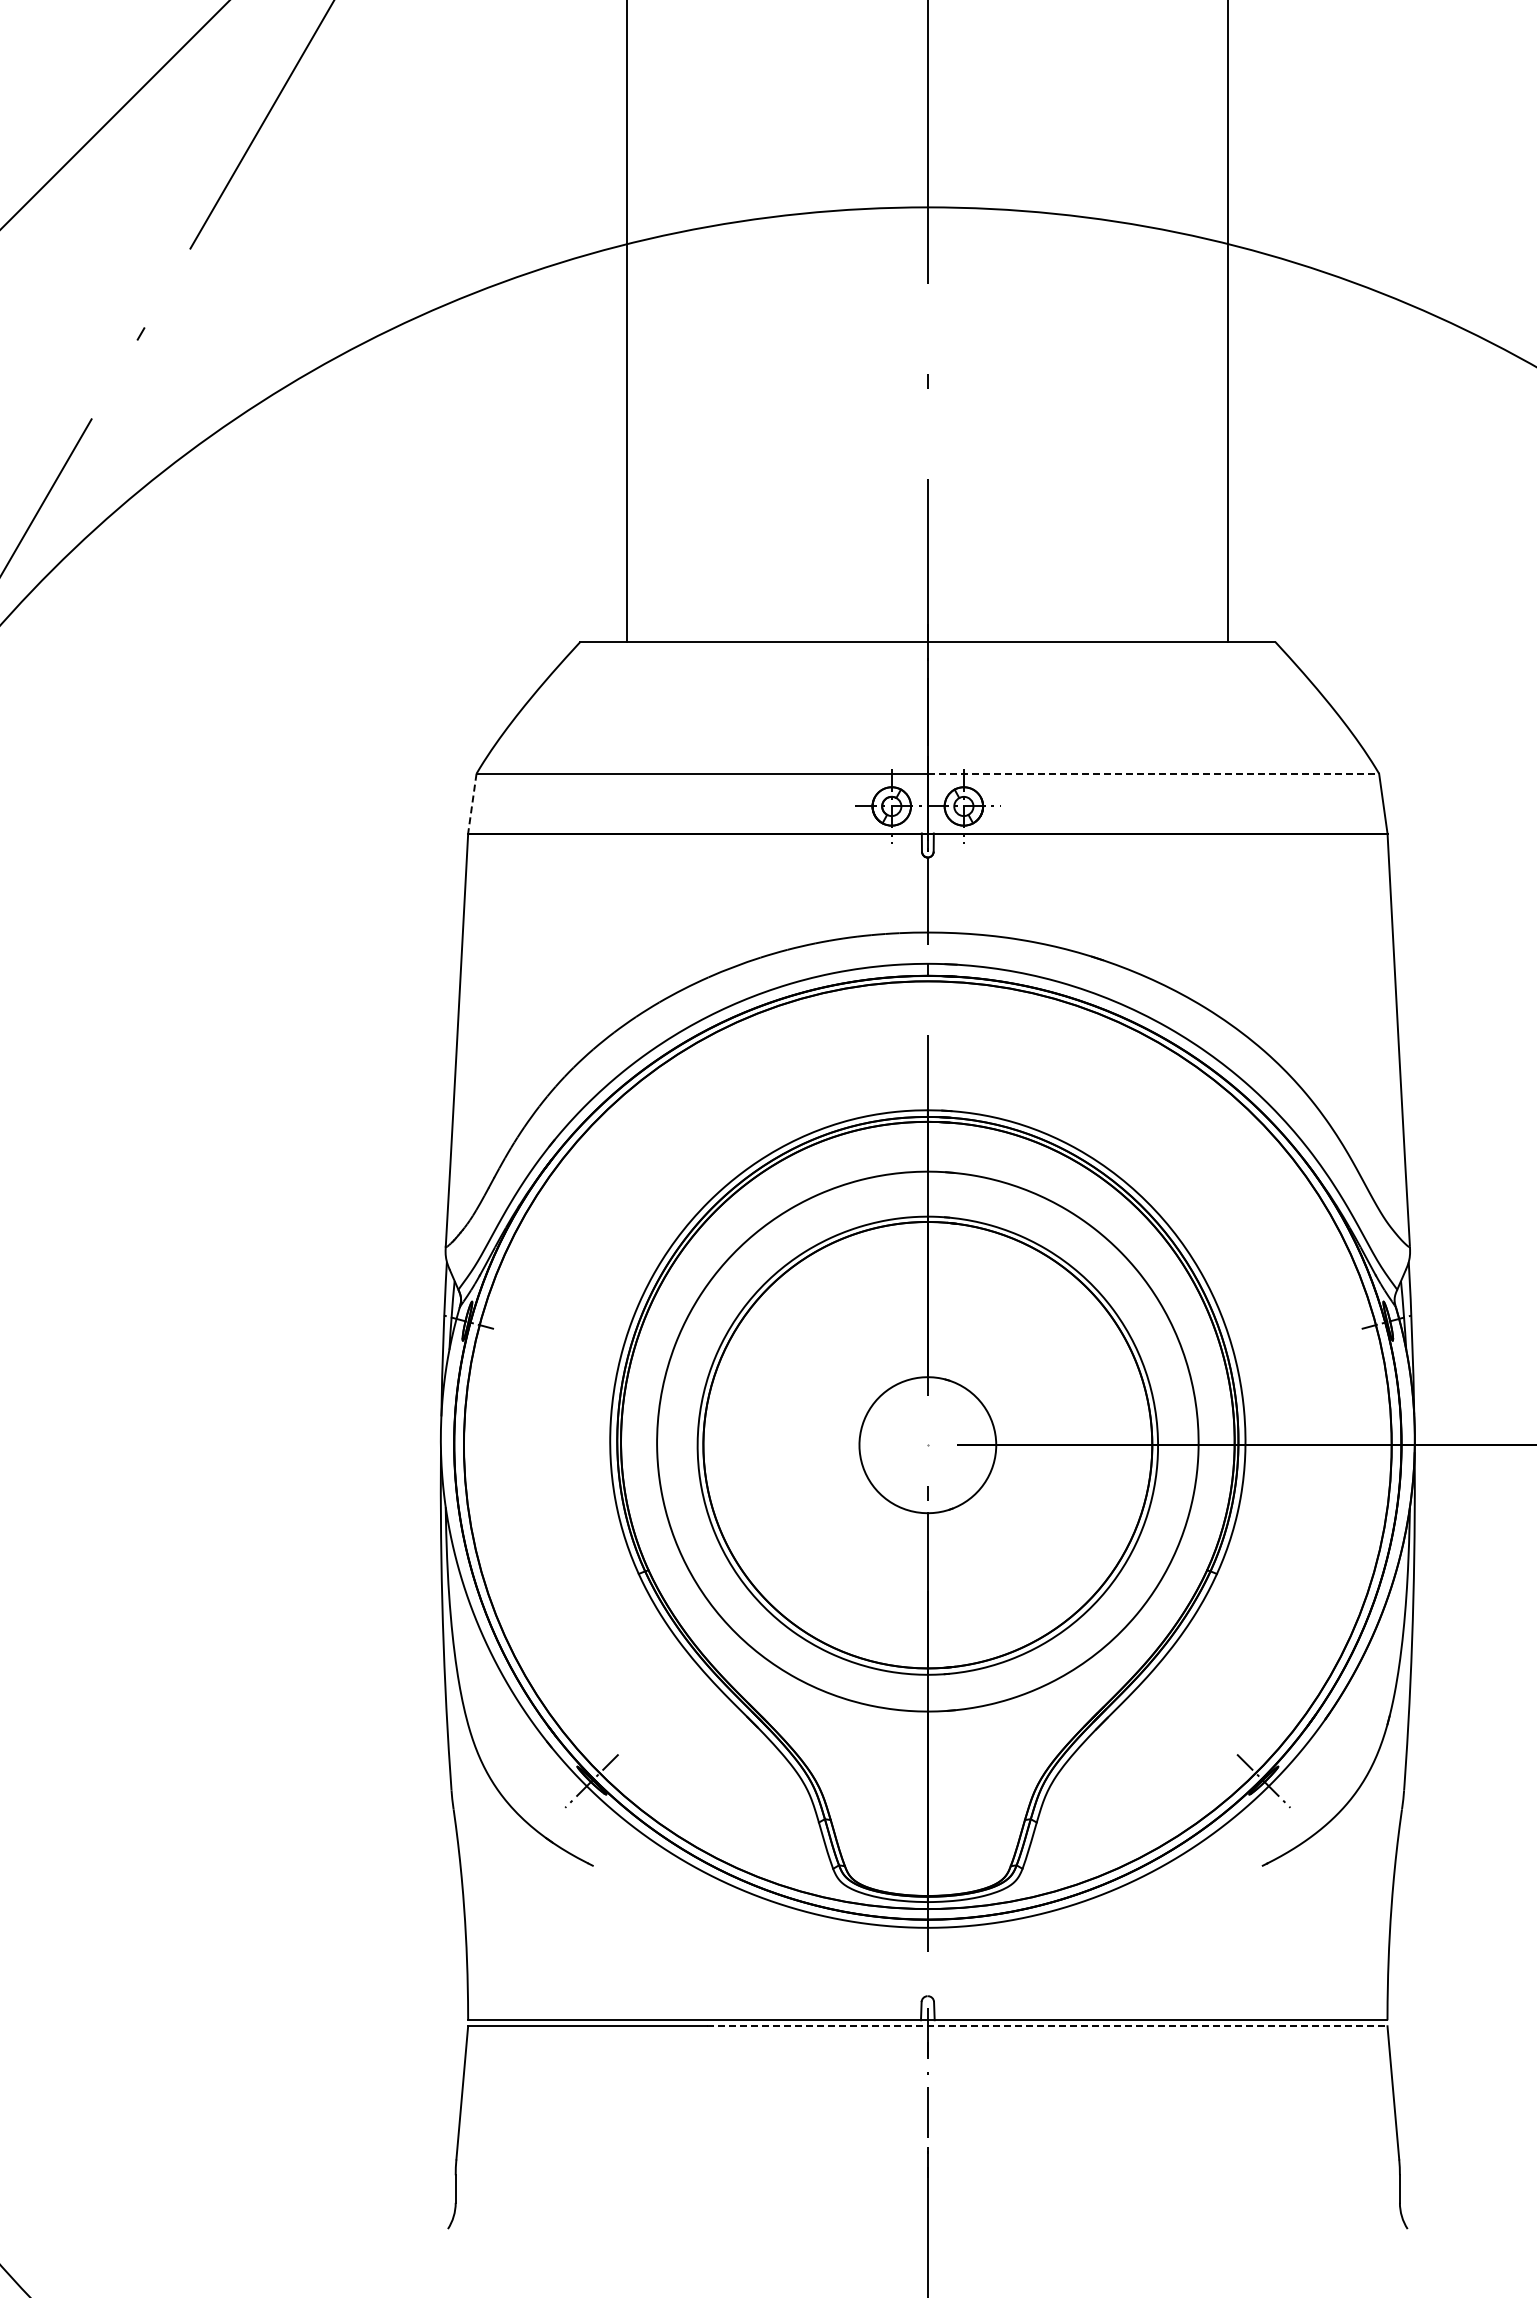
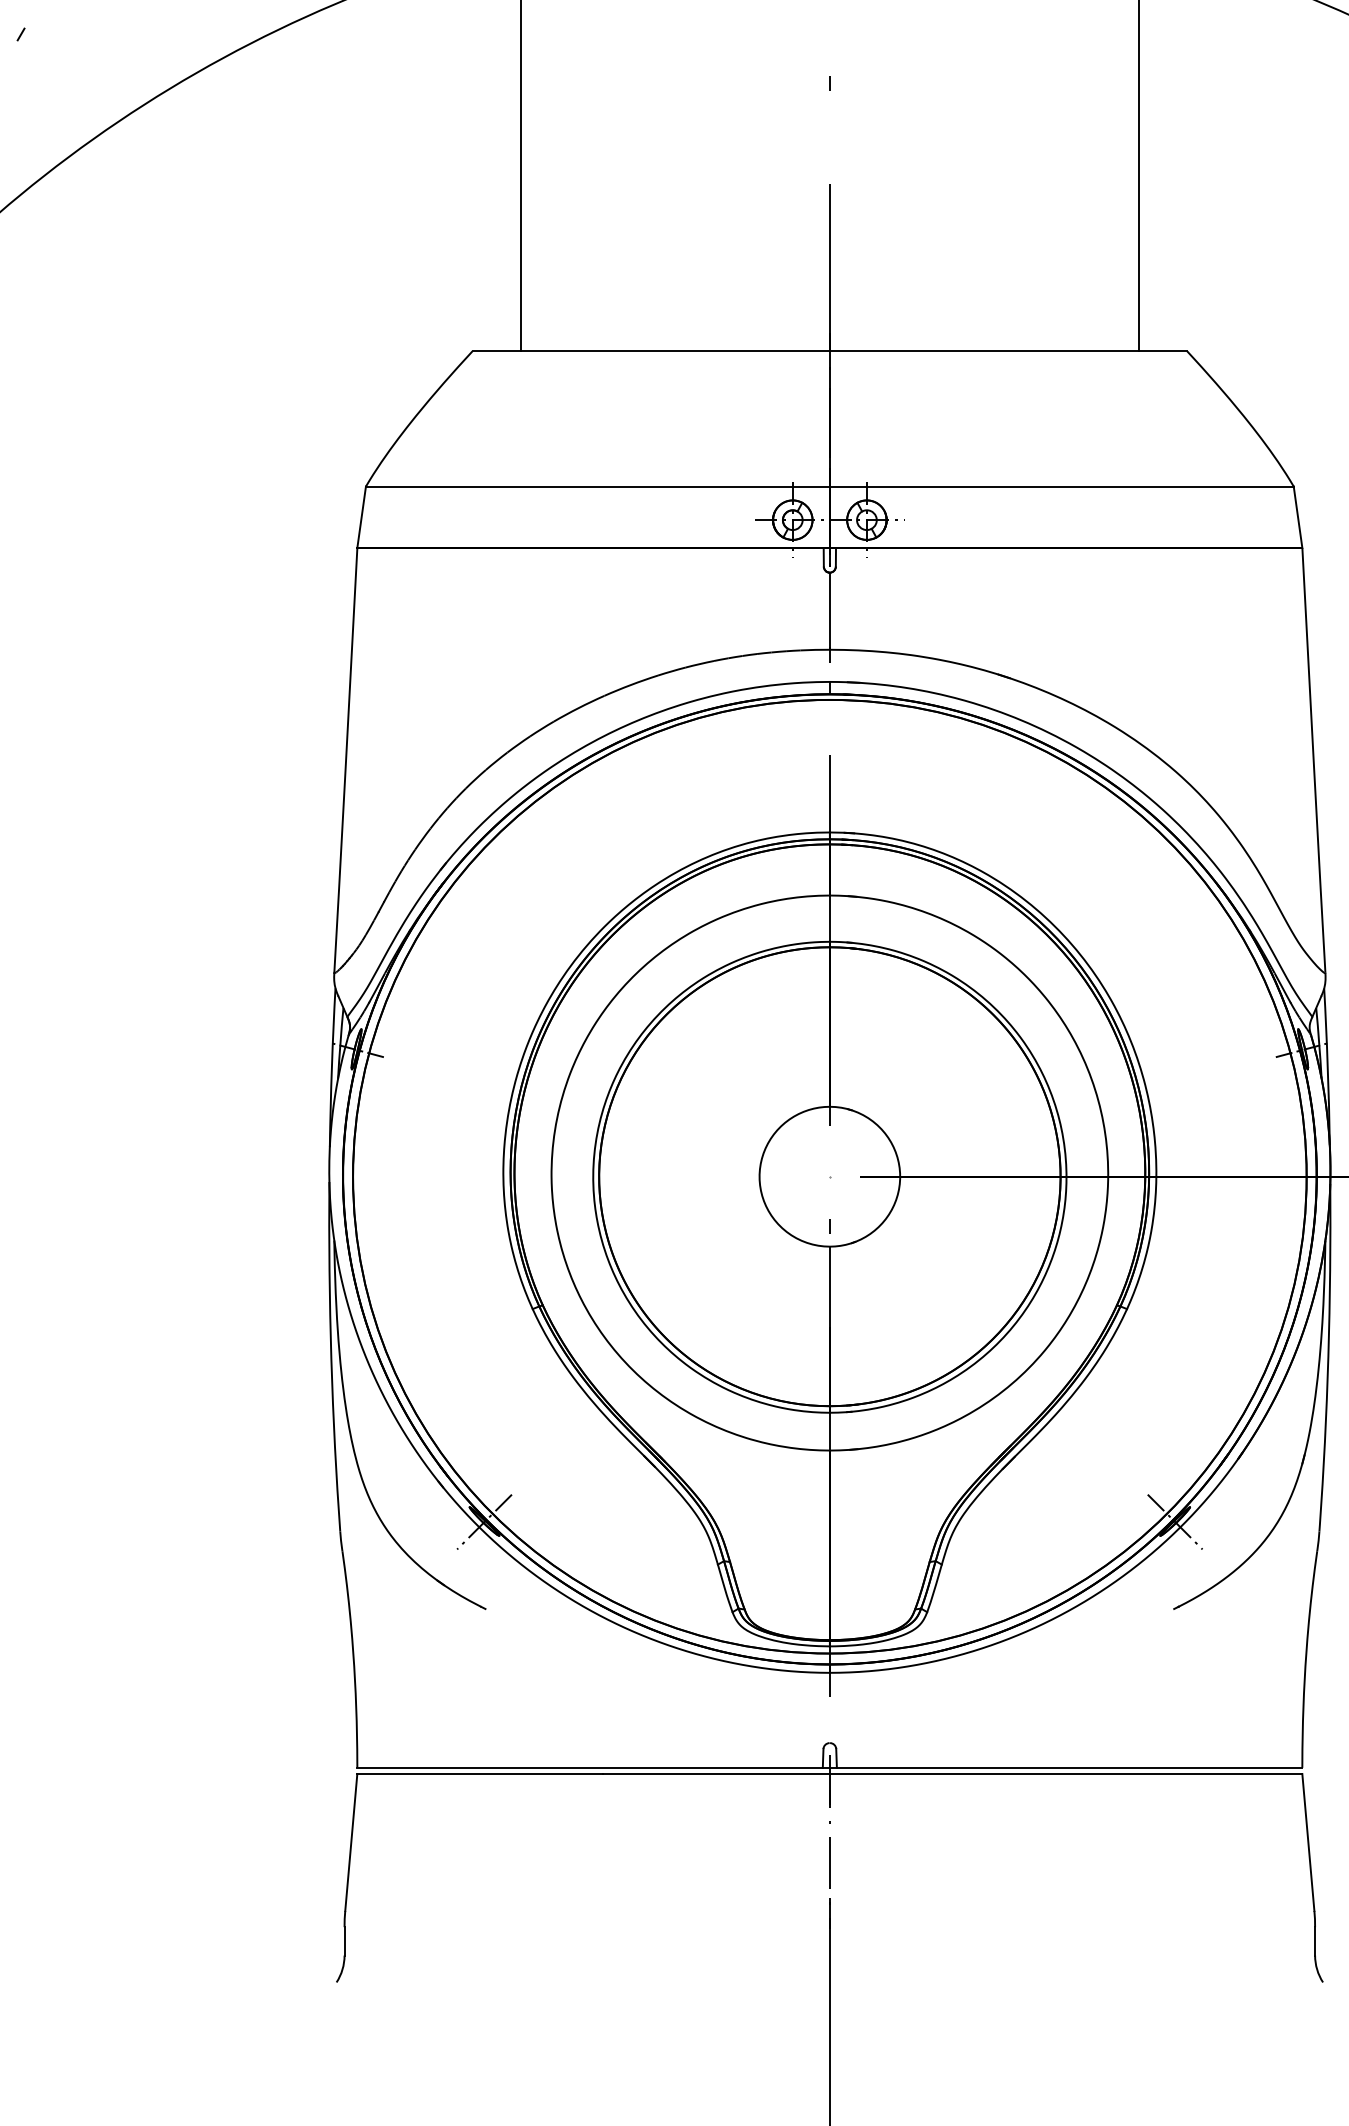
line: (1153, 773) -> (1061, 486), dashed -> solid
line: (472, 804) -> (361, 518), dashed -> solid
line: (1047, 2026) -> (952, 1774), dashed -> solid

